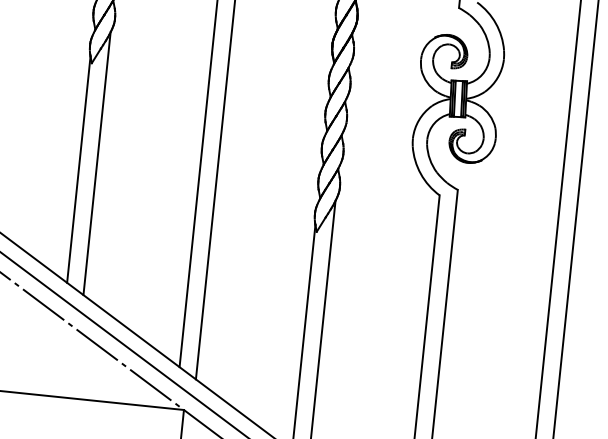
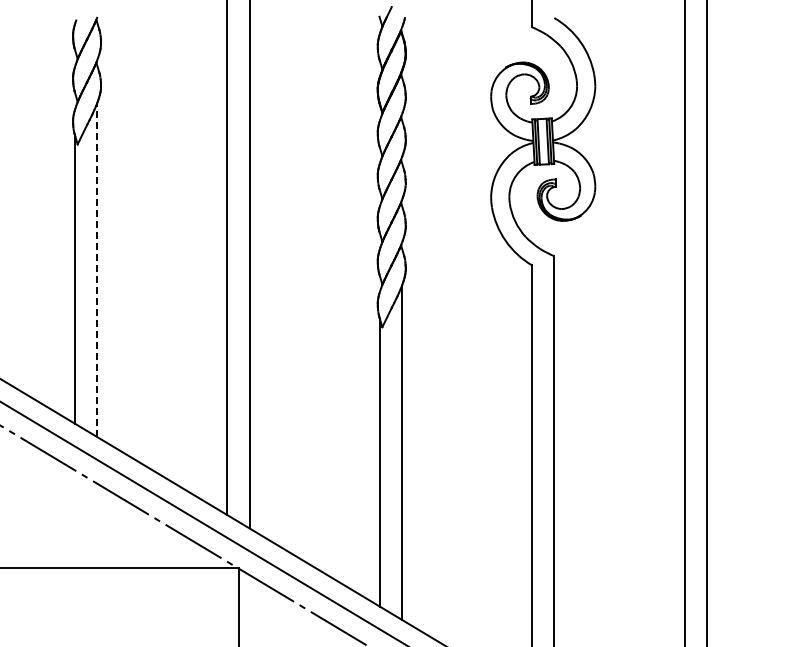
line: (97, 163) -> (97, 269), solid -> dashed

